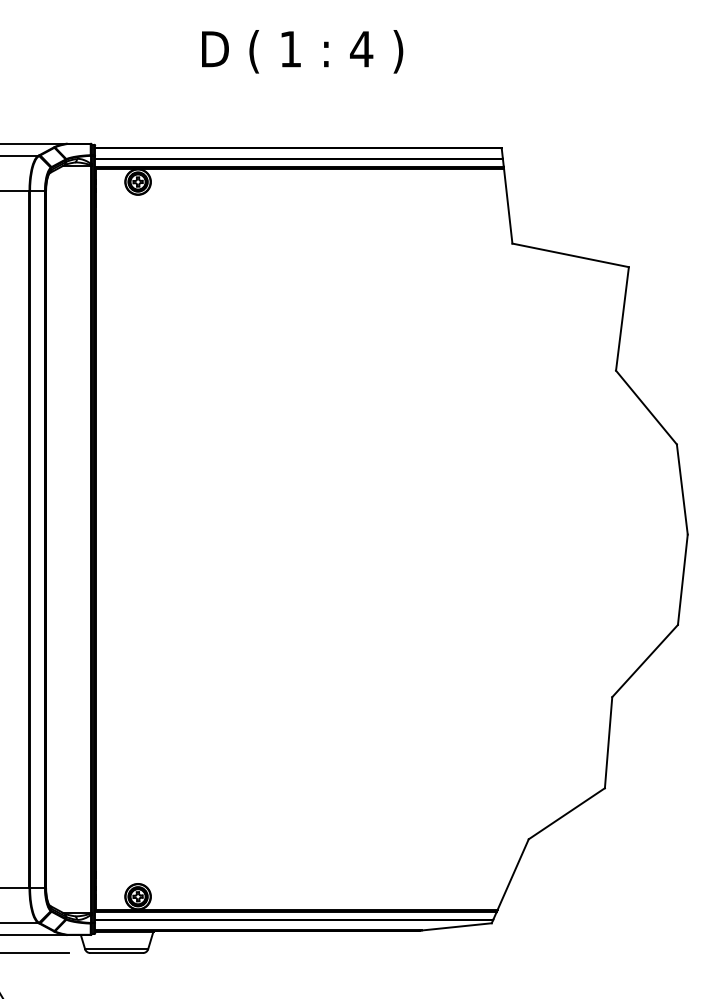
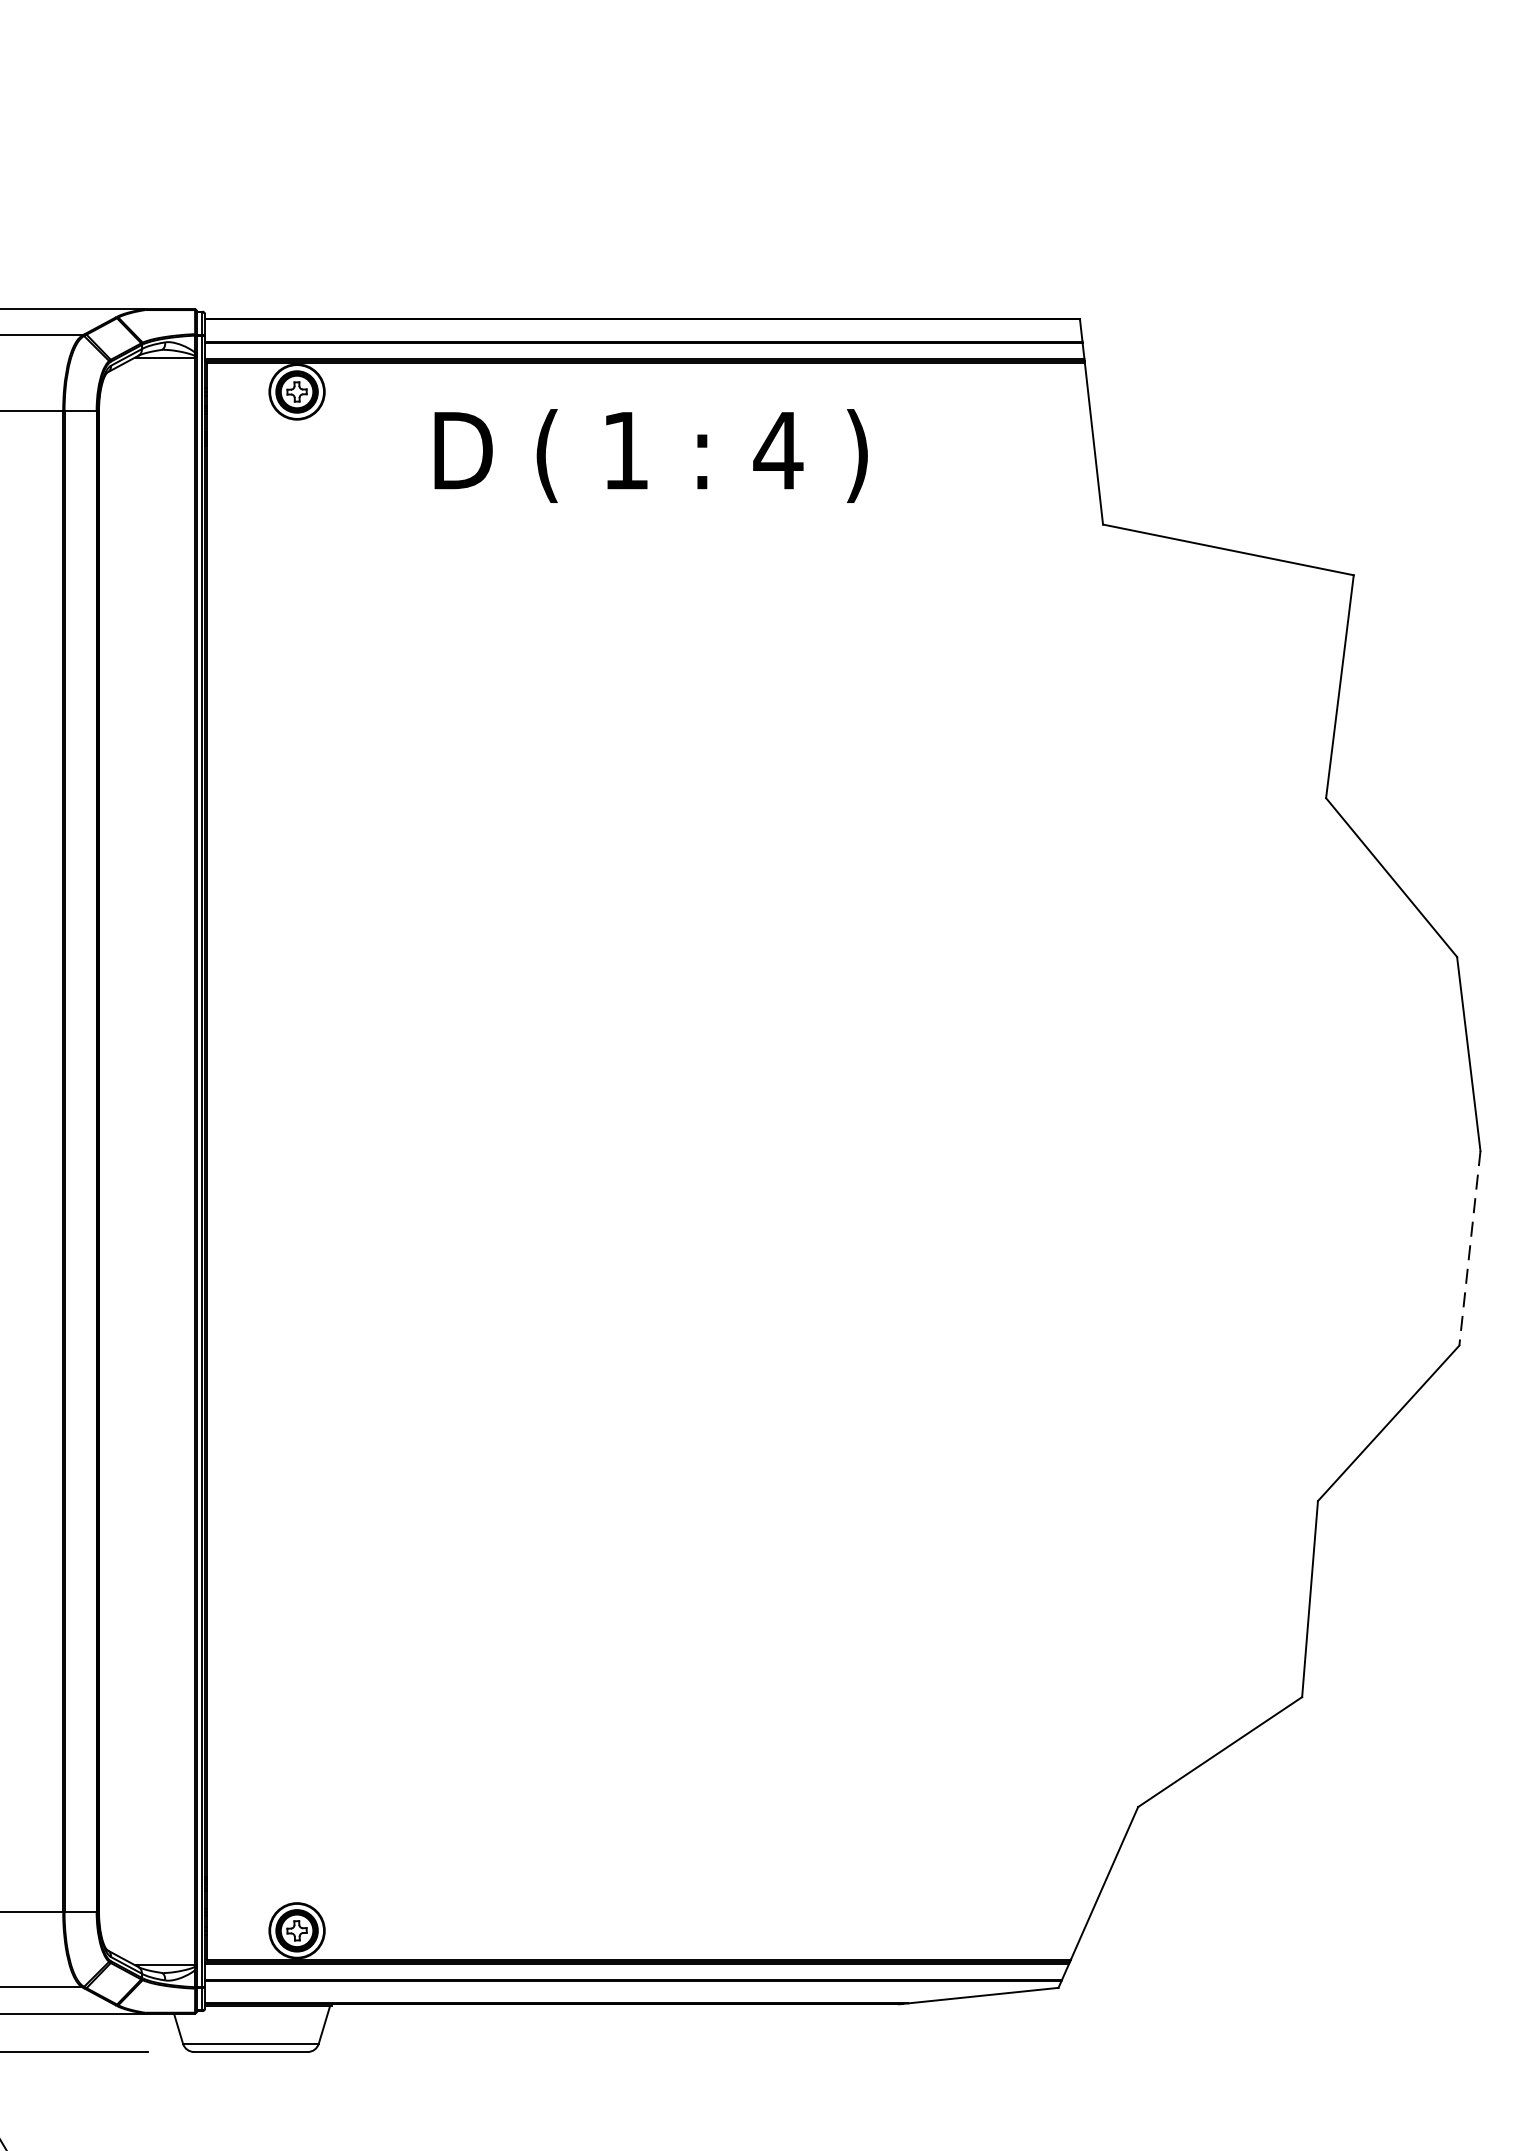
text: (302, 51) -> (651, 455), moved
line: (682, 580) -> (1469, 1249), solid -> dashed

